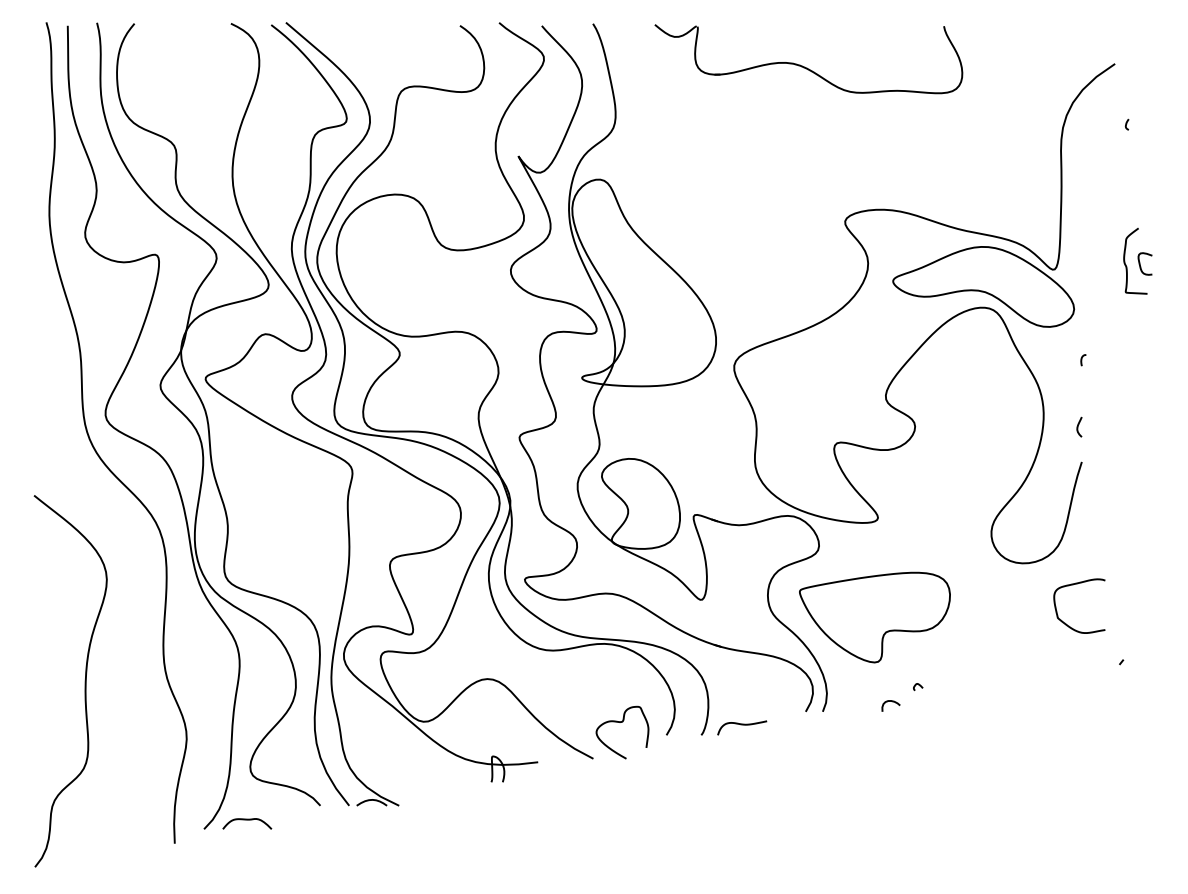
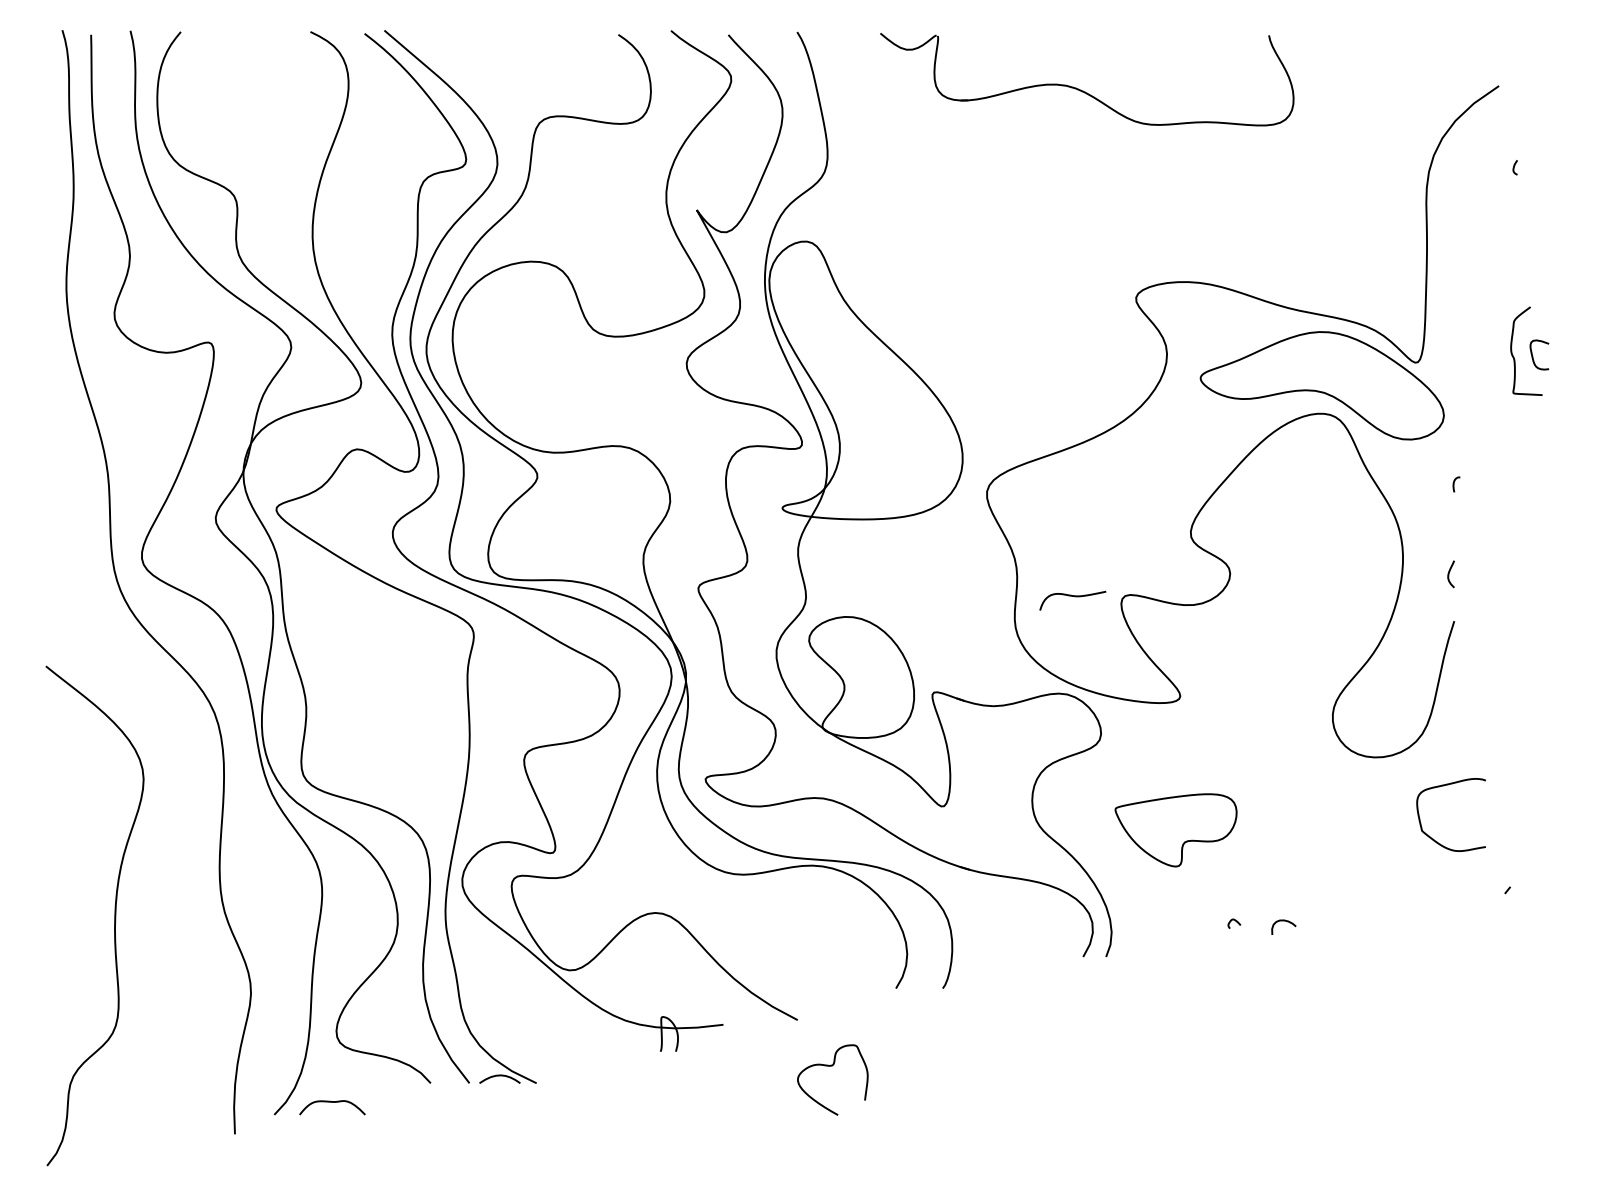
part: (874, 617) -> (1175, 830), size x0.6
curve: (890, 701) -> (1283, 921), moved
curve: (622, 722) -> (832, 1066), moved
curve: (743, 725) -> (1074, 597), moved

